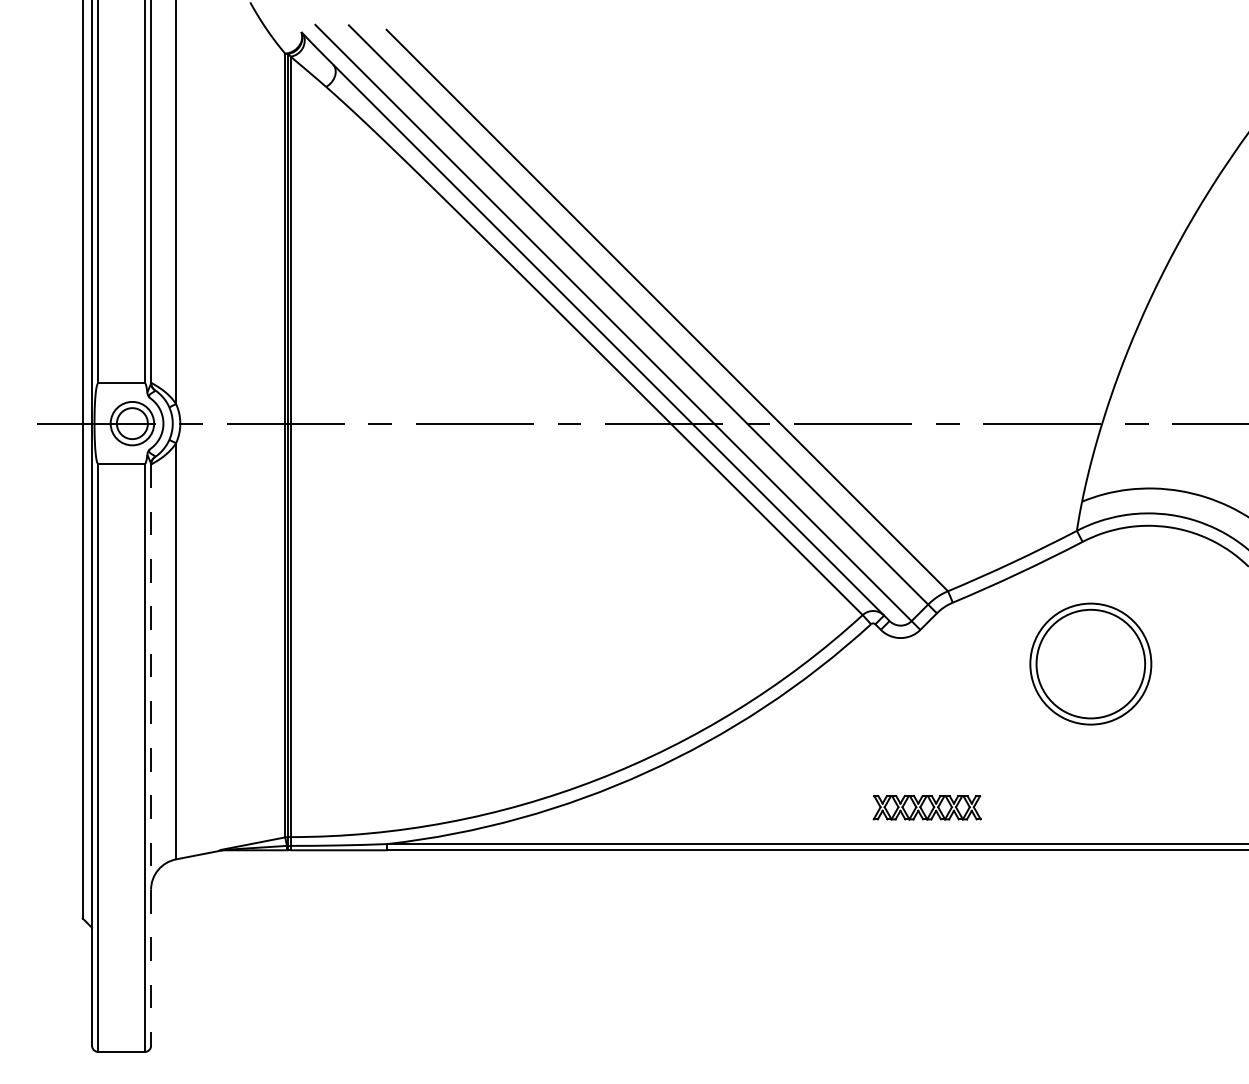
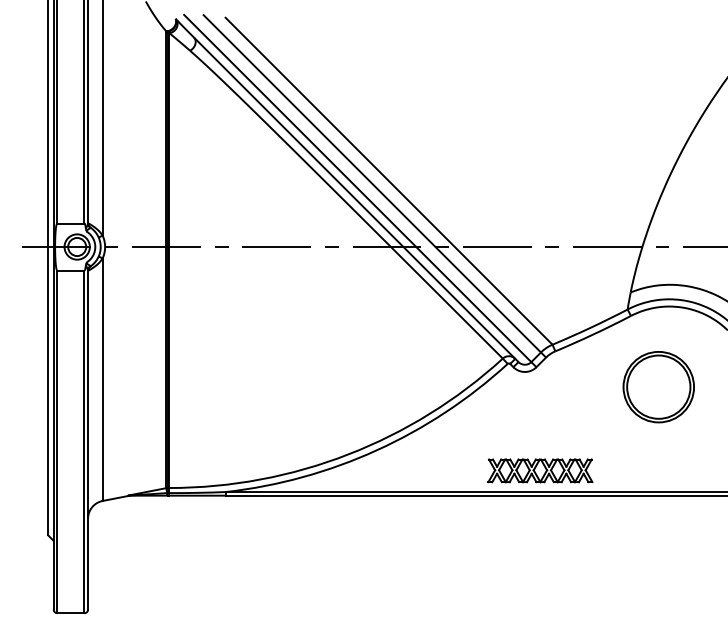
part: (1090, 664) -> (658, 387), moved
line: (151, 755) -> (88, 440), dashed -> solid
part: (927, 807) -> (540, 470), size x1.67

